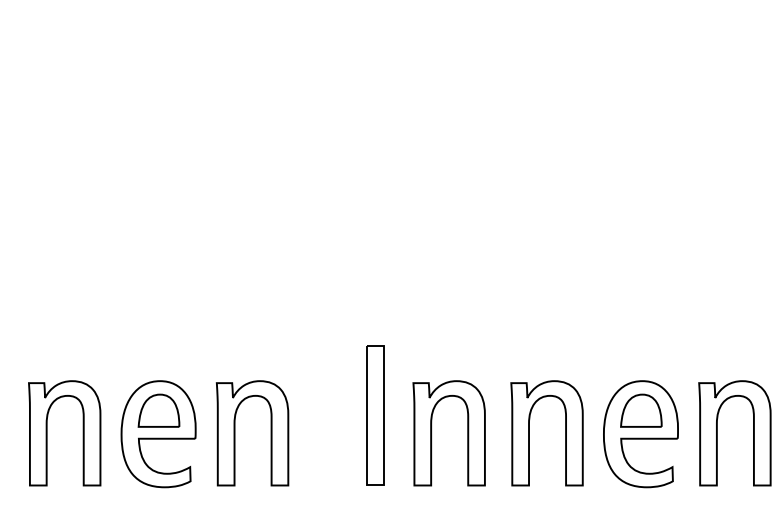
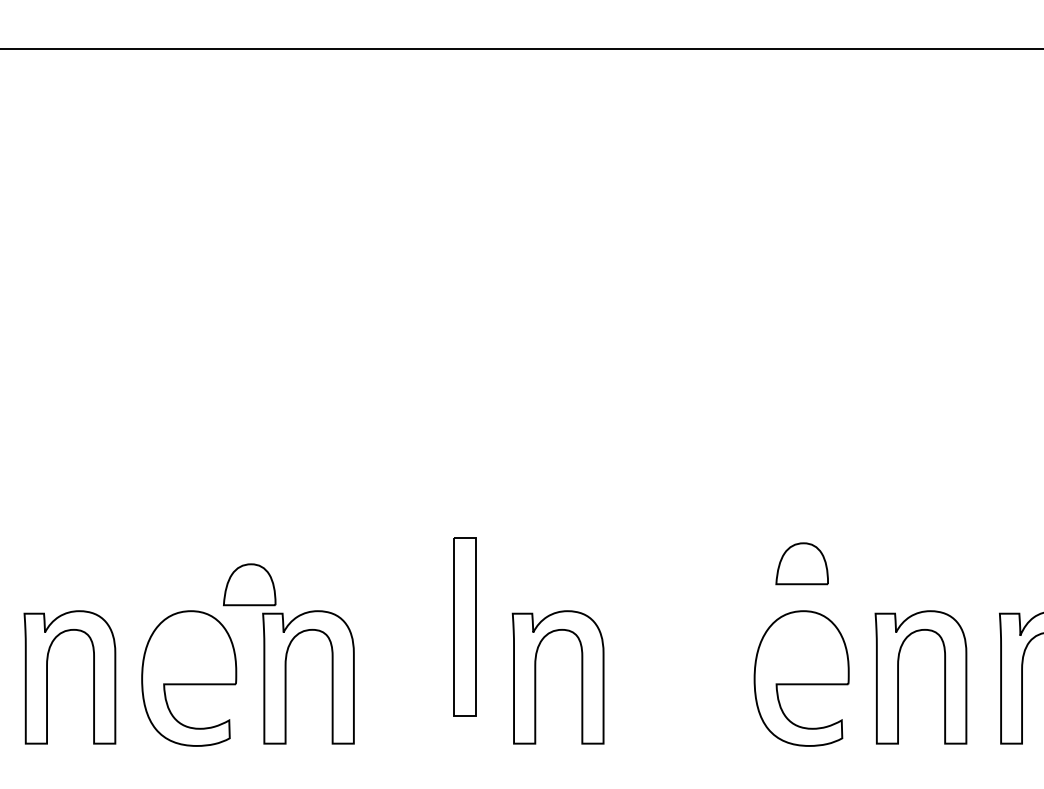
part: (158, 410) -> (249, 584), moved
part: (640, 410) -> (801, 563), moved
part: (375, 415) -> (464, 626), moved
part: (529, 433) -> (660, 677), removed

